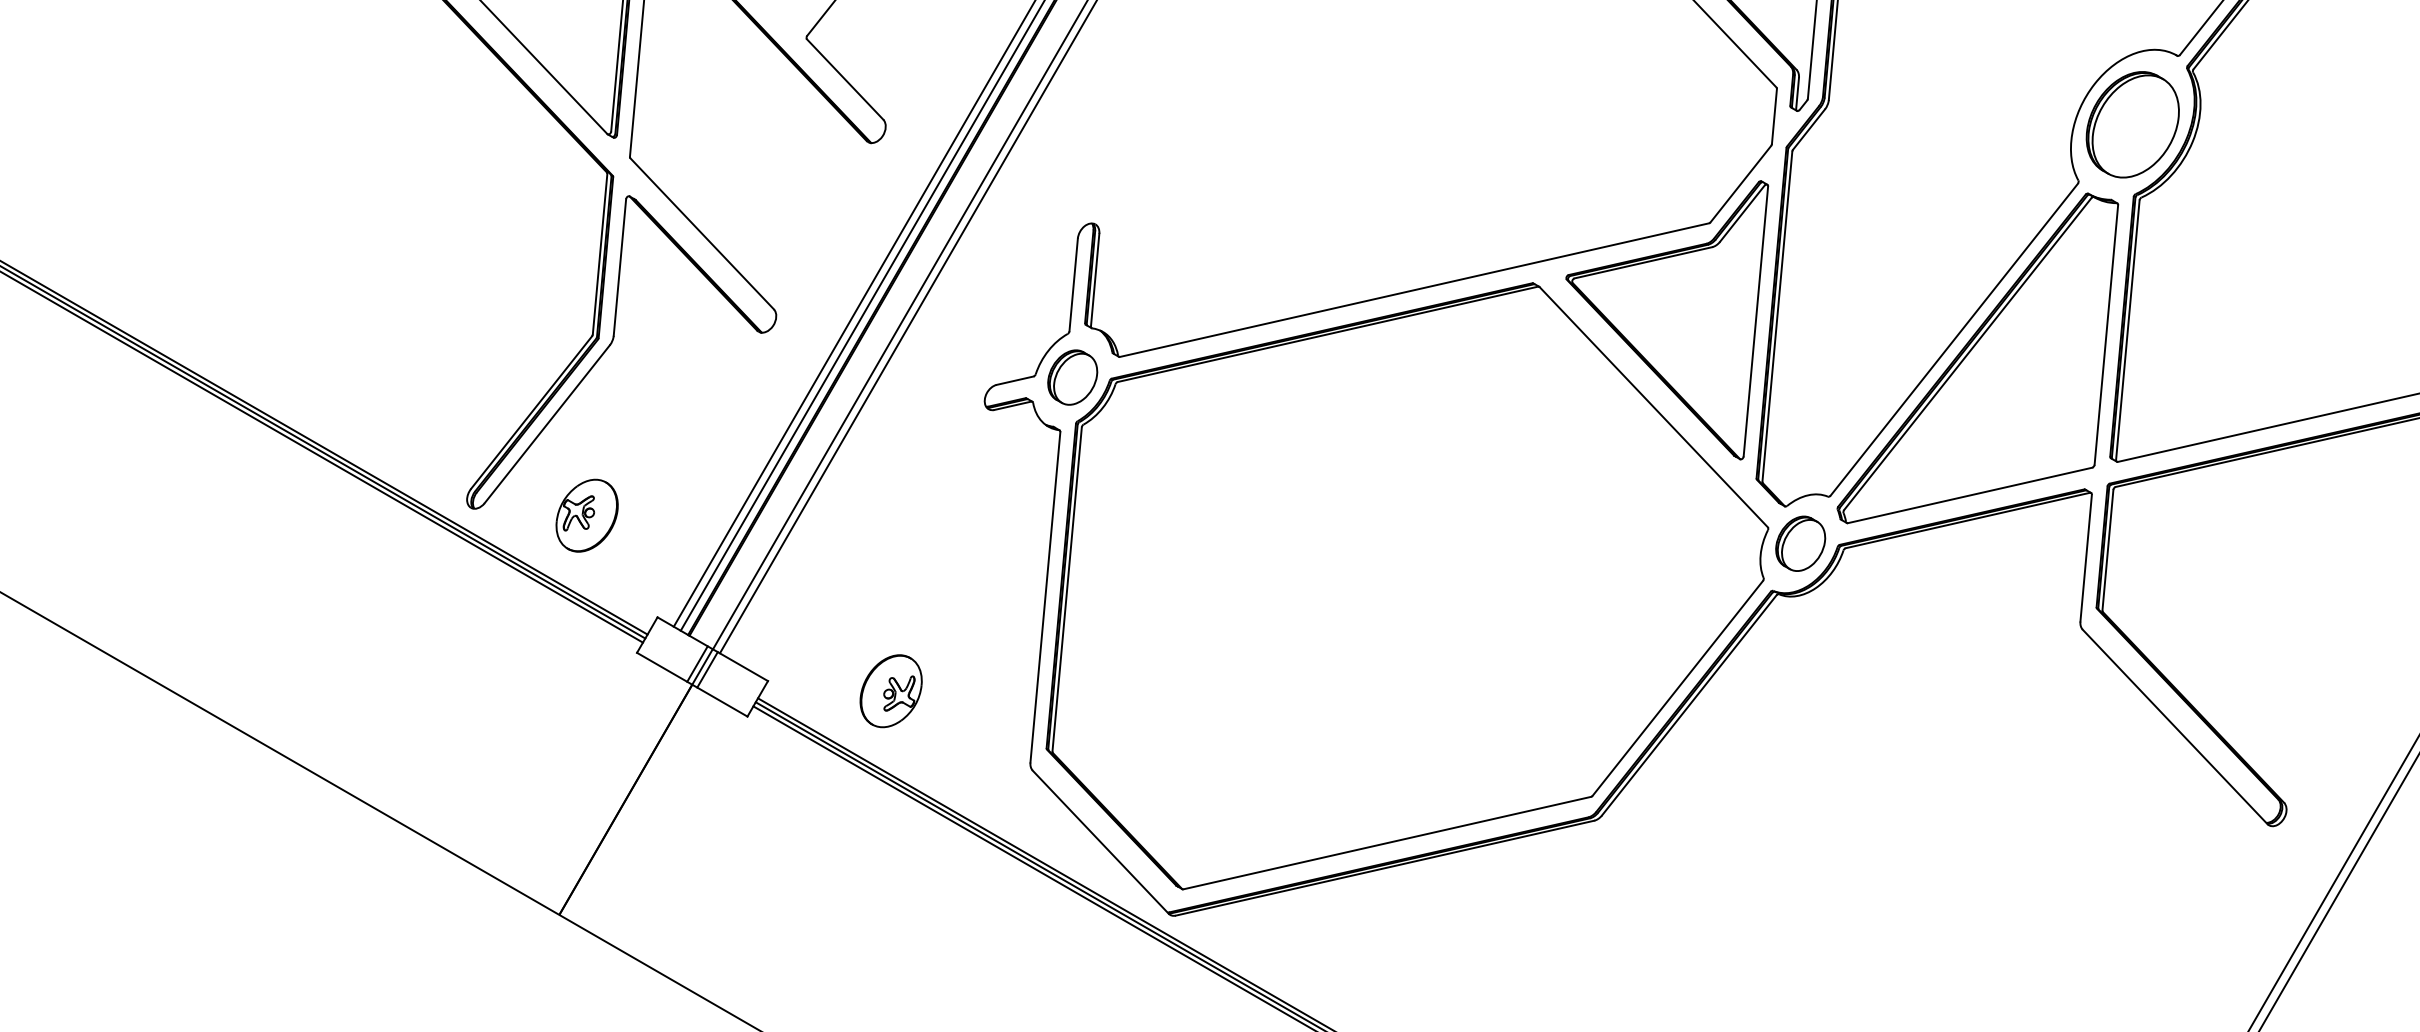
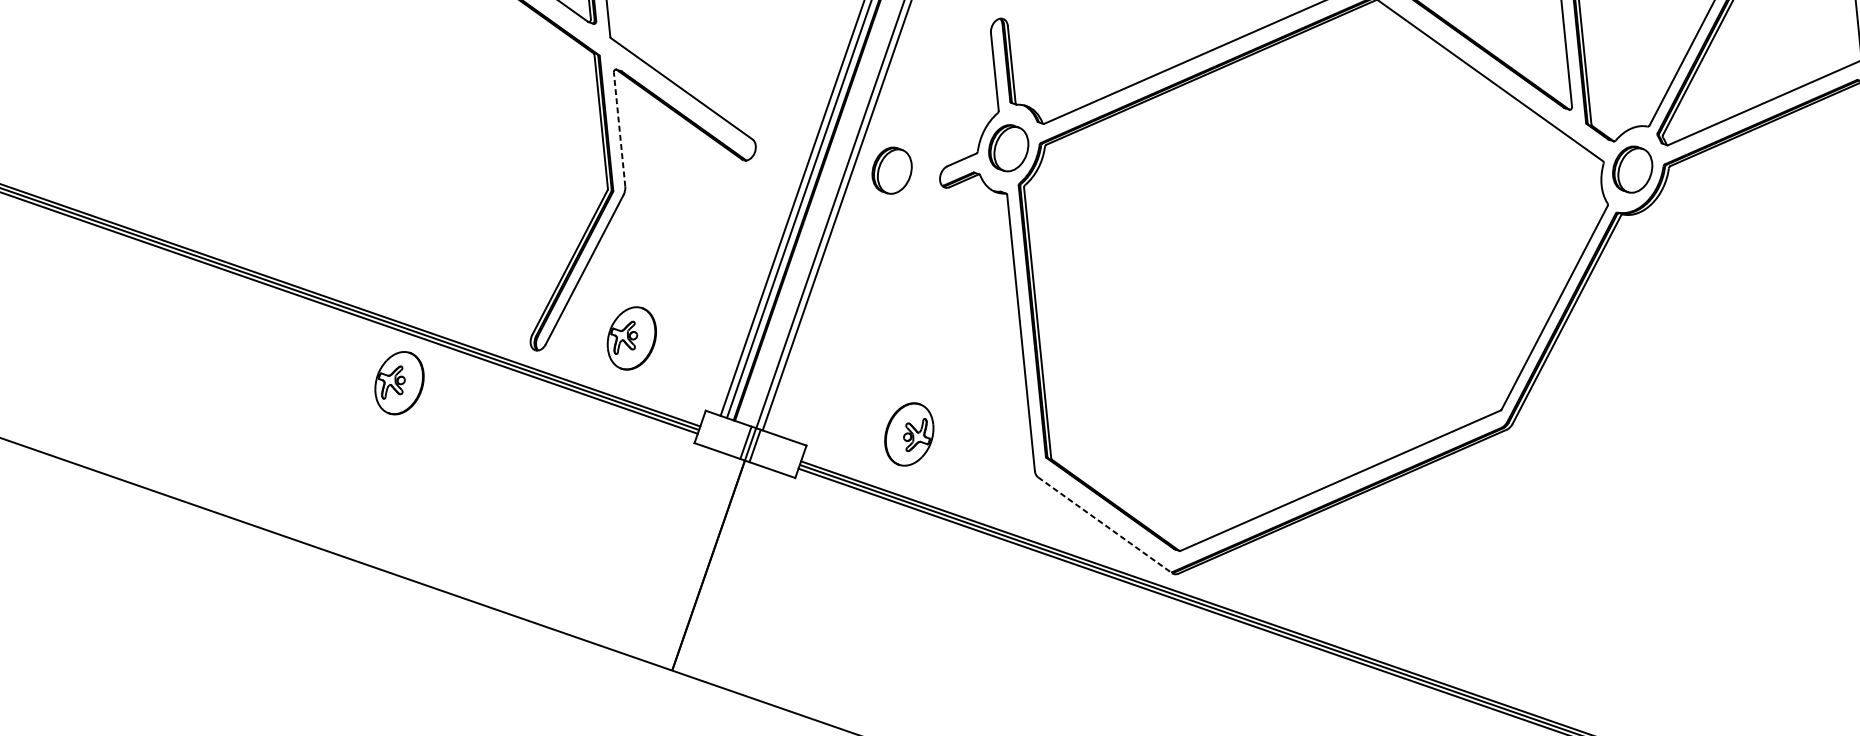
line: (619, 267) -> (619, 129), solid -> dashed
part: (930, 377) -> (891, 170), added
part: (303, 515) -> (399, 383), added
line: (1100, 842) -> (1105, 525), solid -> dashed

